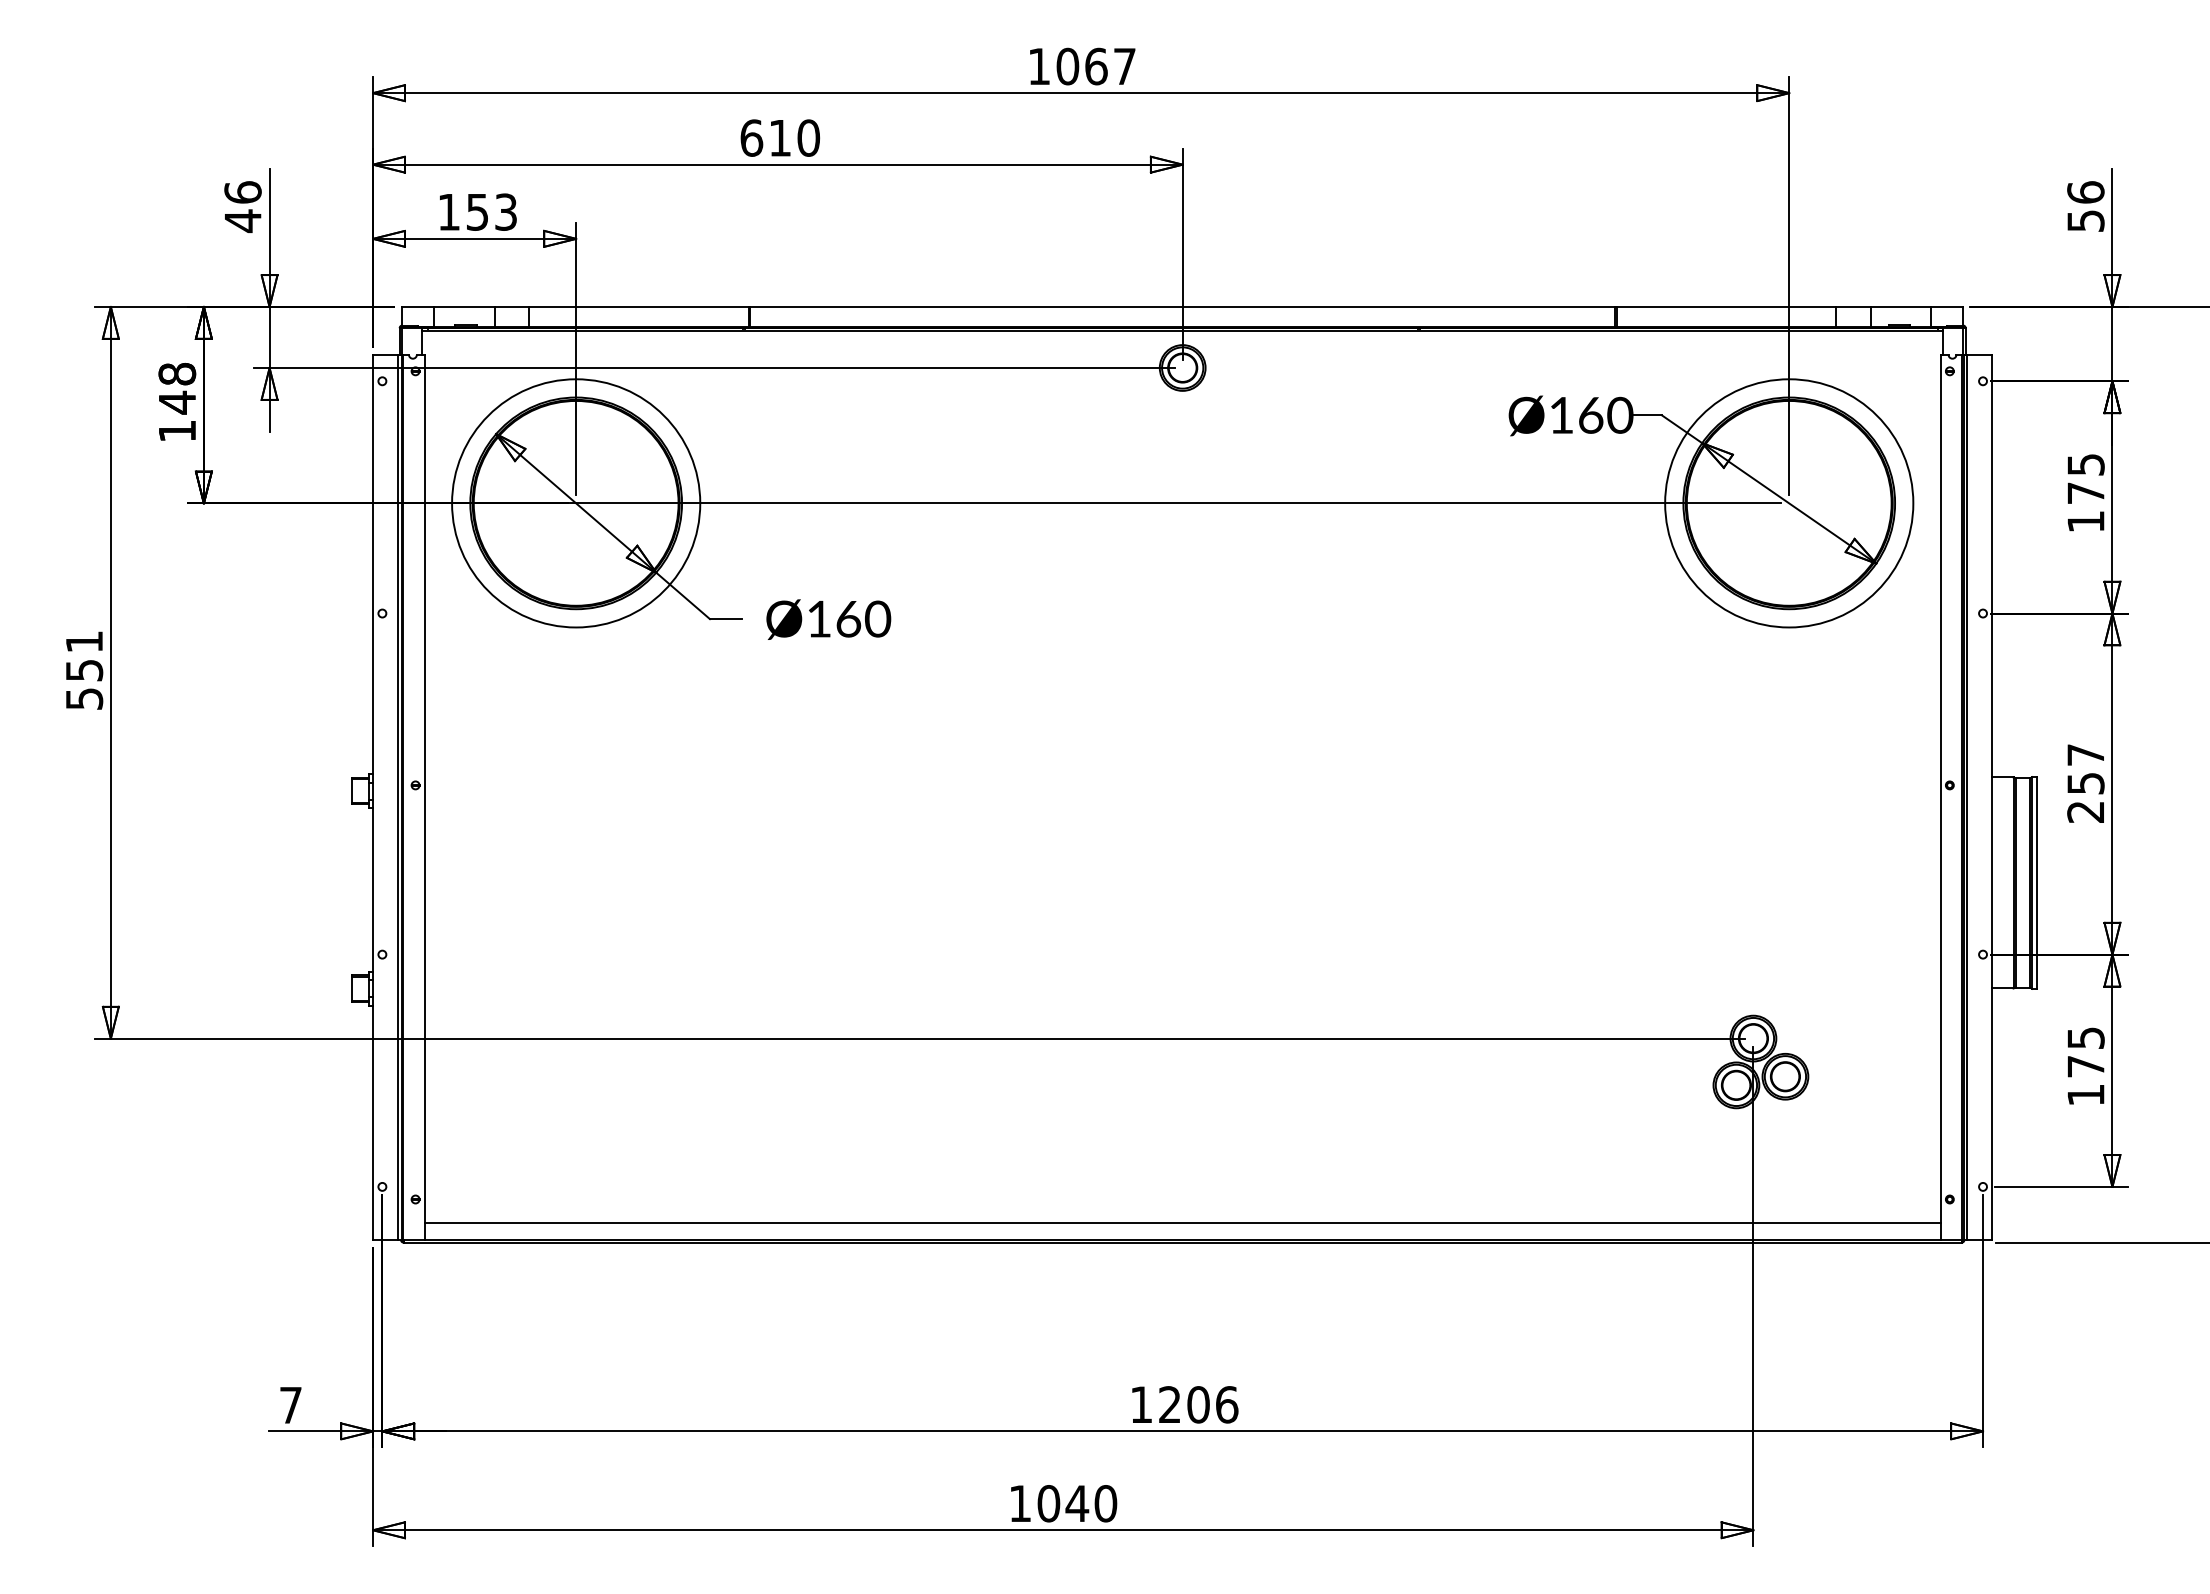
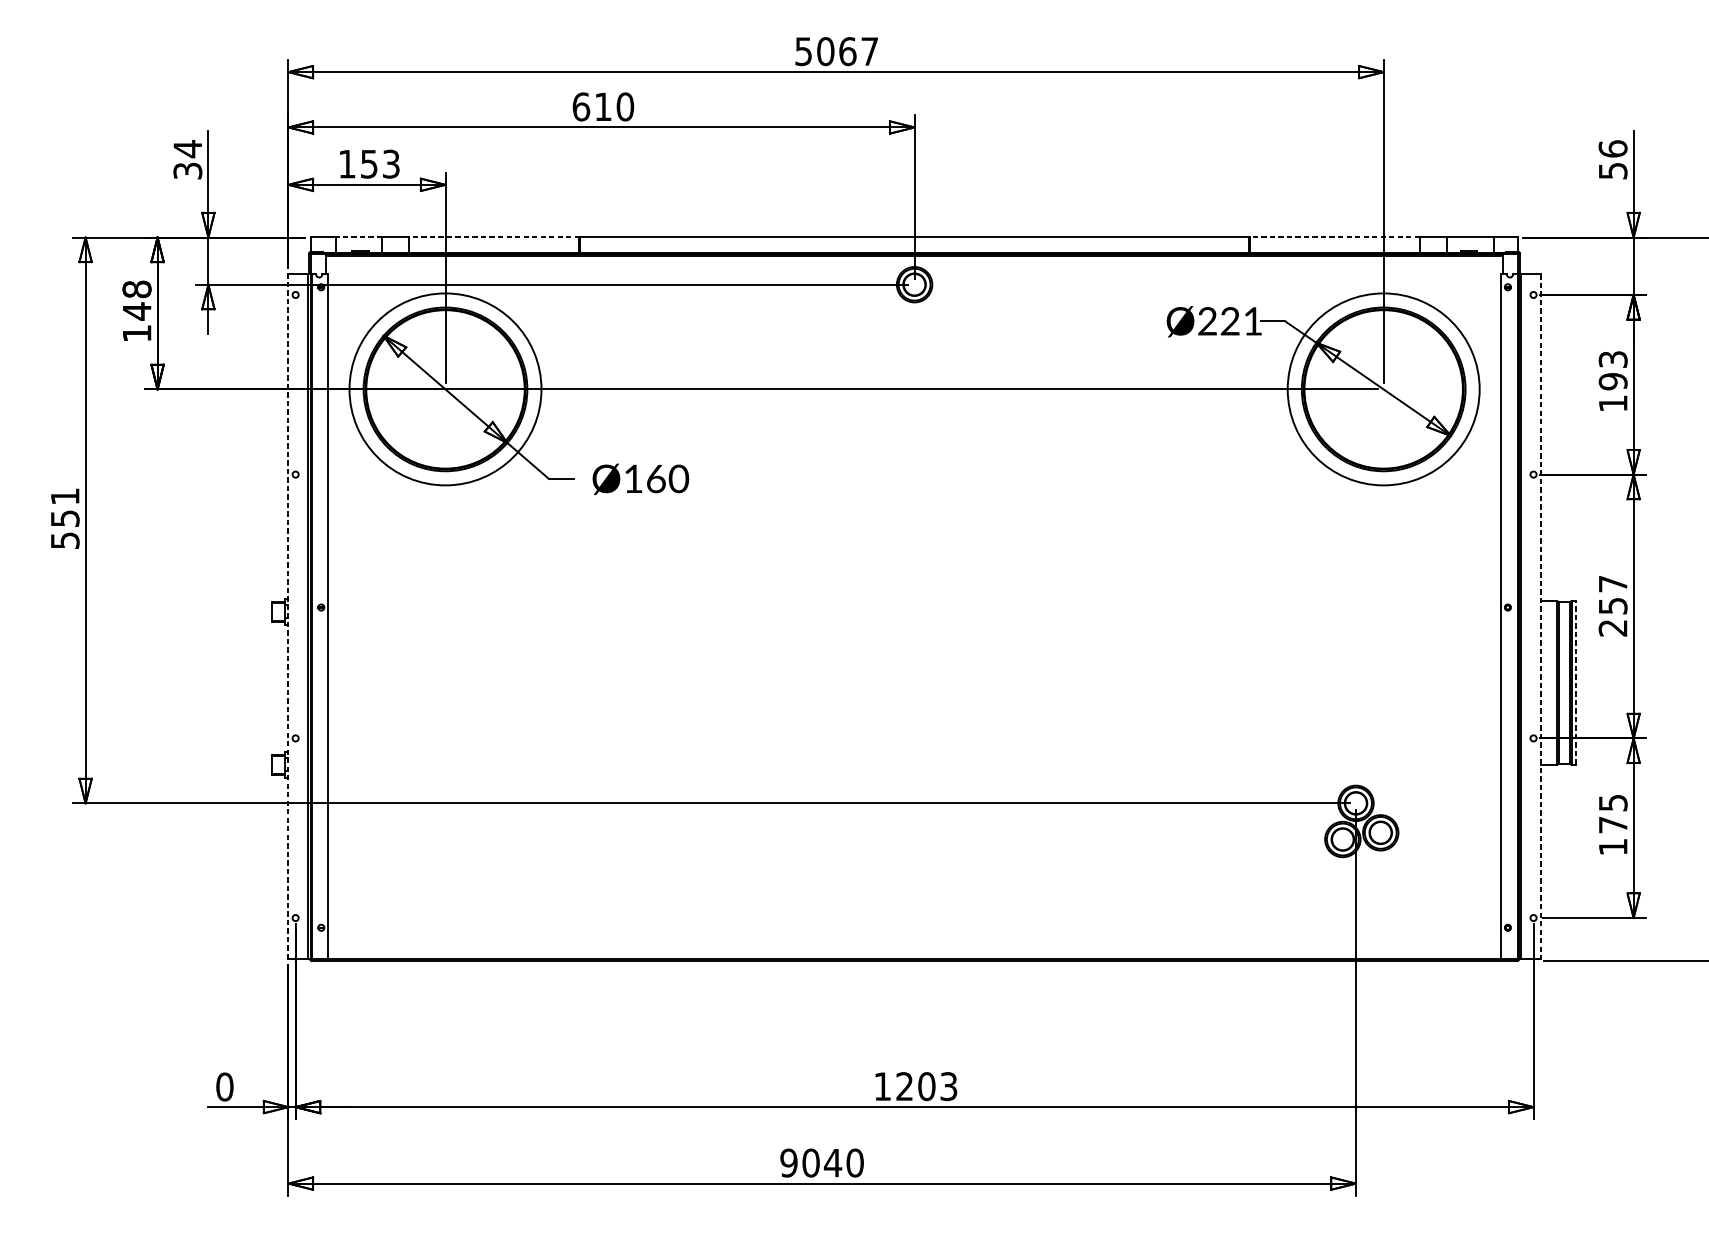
text: (1038, 66) -> (803, 51), 1067 -> 5067
text: (242, 206) -> (187, 159), 46 -> 34
line: (463, 306) -> (358, 237), solid -> dashed
line: (639, 306) -> (494, 237), solid -> dashed
line: (1725, 306) -> (1334, 237), solid -> dashed
text: (1591, 414) -> (1230, 320), Ø160 -> Ø221
text: (2085, 479) -> (1612, 370), 175 -> 193
line: (373, 797) -> (288, 616), solid -> dashed
line: (1992, 797) -> (1540, 616), solid -> dashed
line: (2037, 882) -> (1575, 682), solid -> dashed
line: (1182, 1222) -> (914, 945), removed
text: (1227, 1404) -> (949, 1086), 1206 -> 1203
text: (290, 1405) -> (224, 1087), 7 -> 0
text: (1020, 1503) -> (789, 1162), 1040 -> 9040

